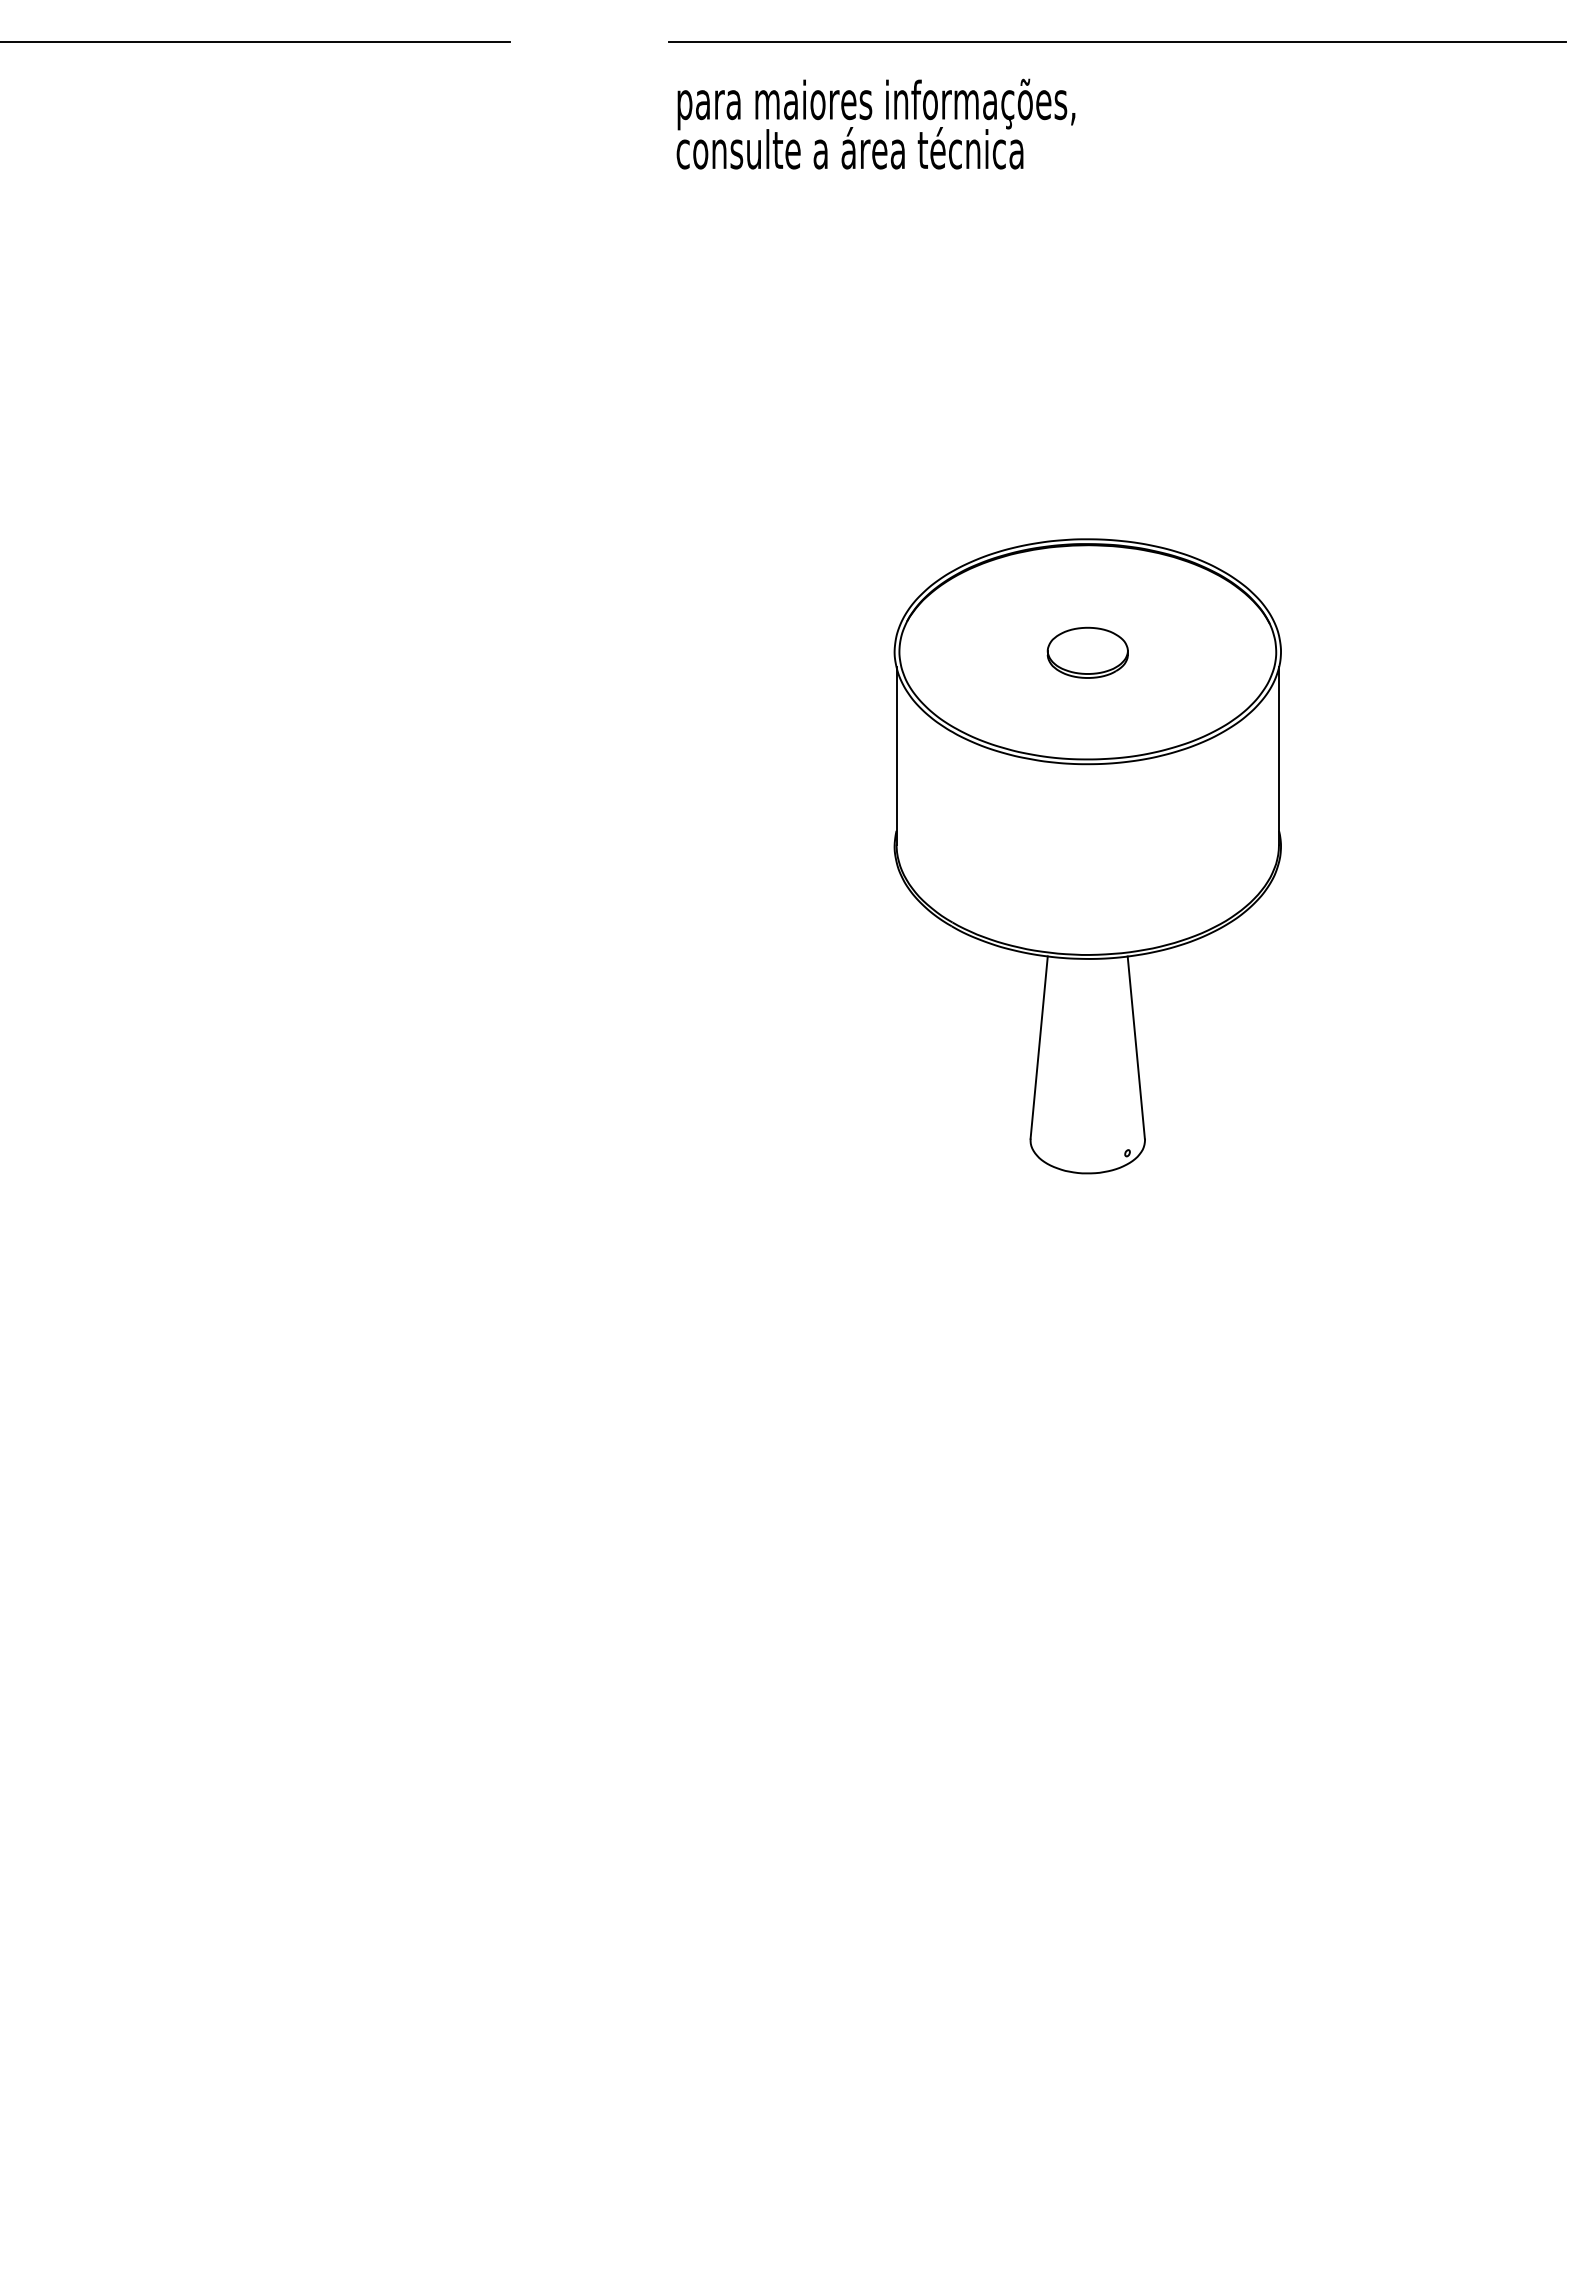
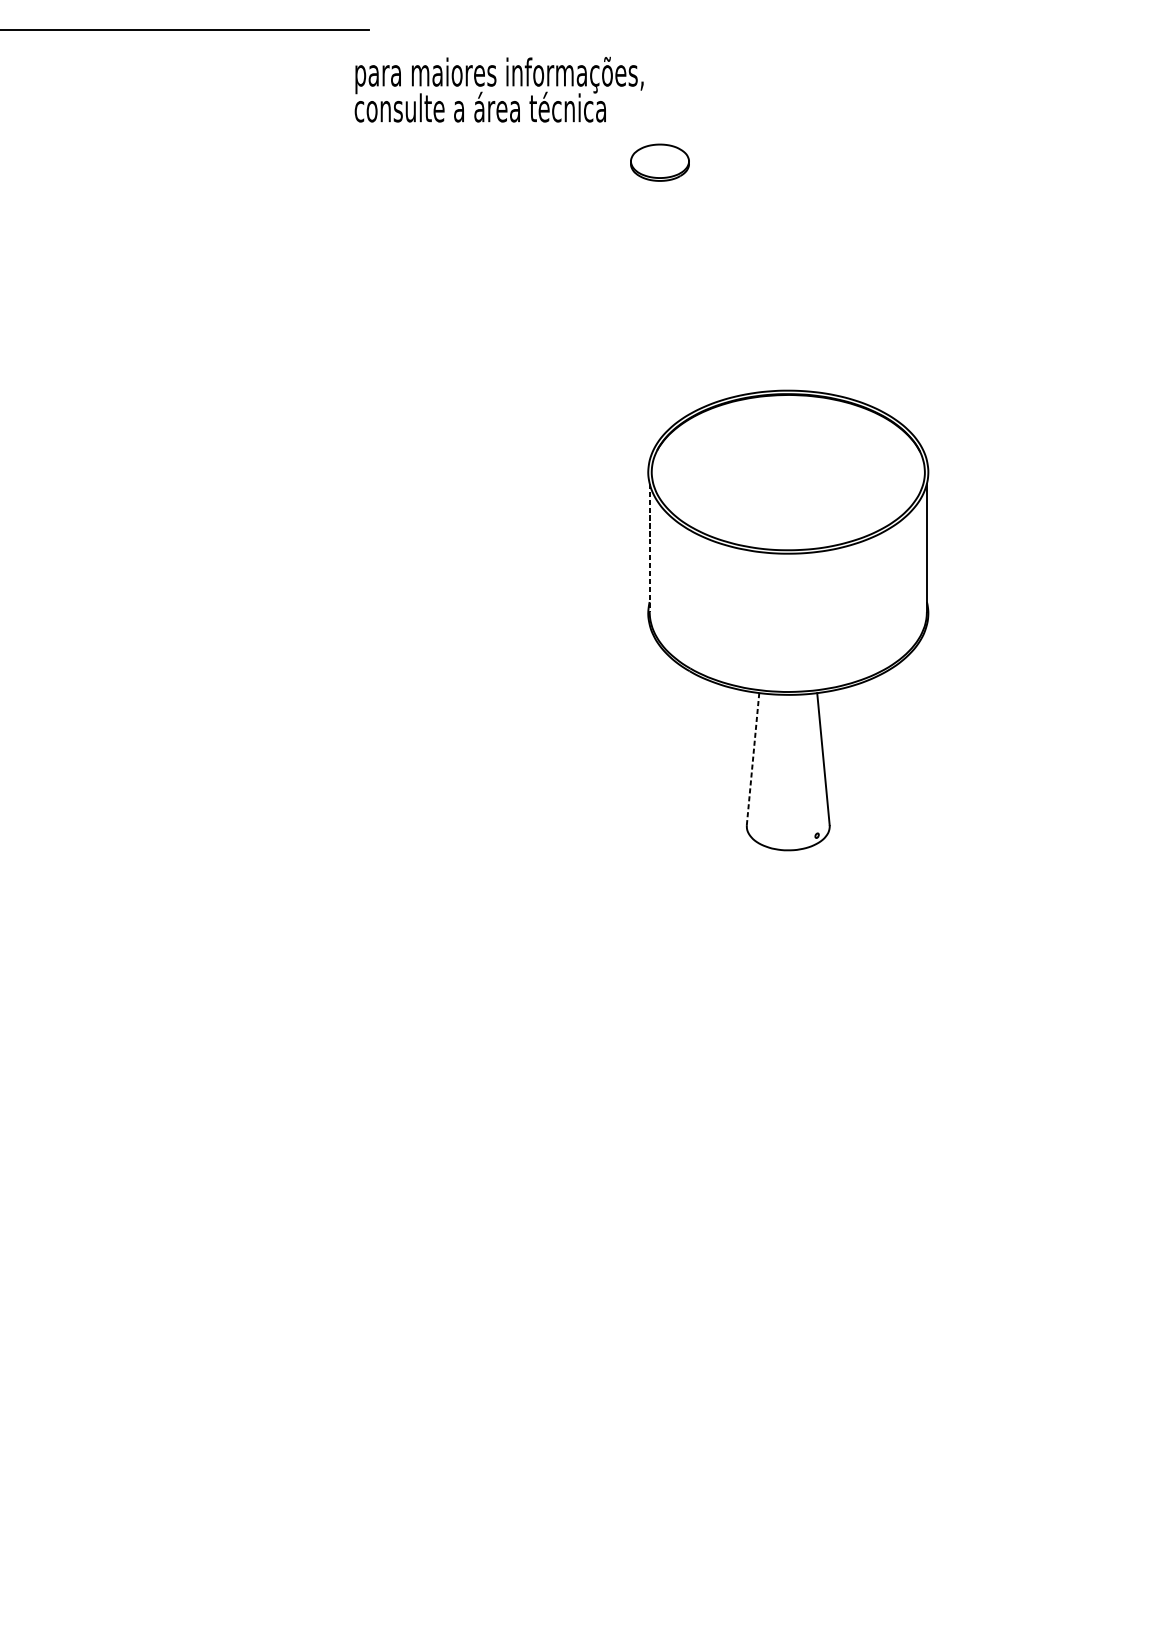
line: (1116, 42) -> (809, 30), removed
text: (875, 123) -> (498, 89), moved
part: (1087, 652) -> (659, 162), moved
line: (896, 756) -> (649, 548), solid -> dashed
line: (1039, 1048) -> (753, 759), solid -> dashed

